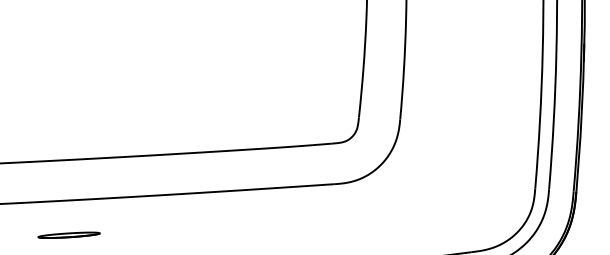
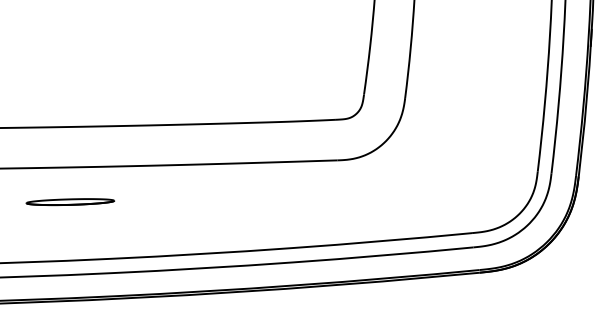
part: (69, 235) -> (70, 202), size x1.43

